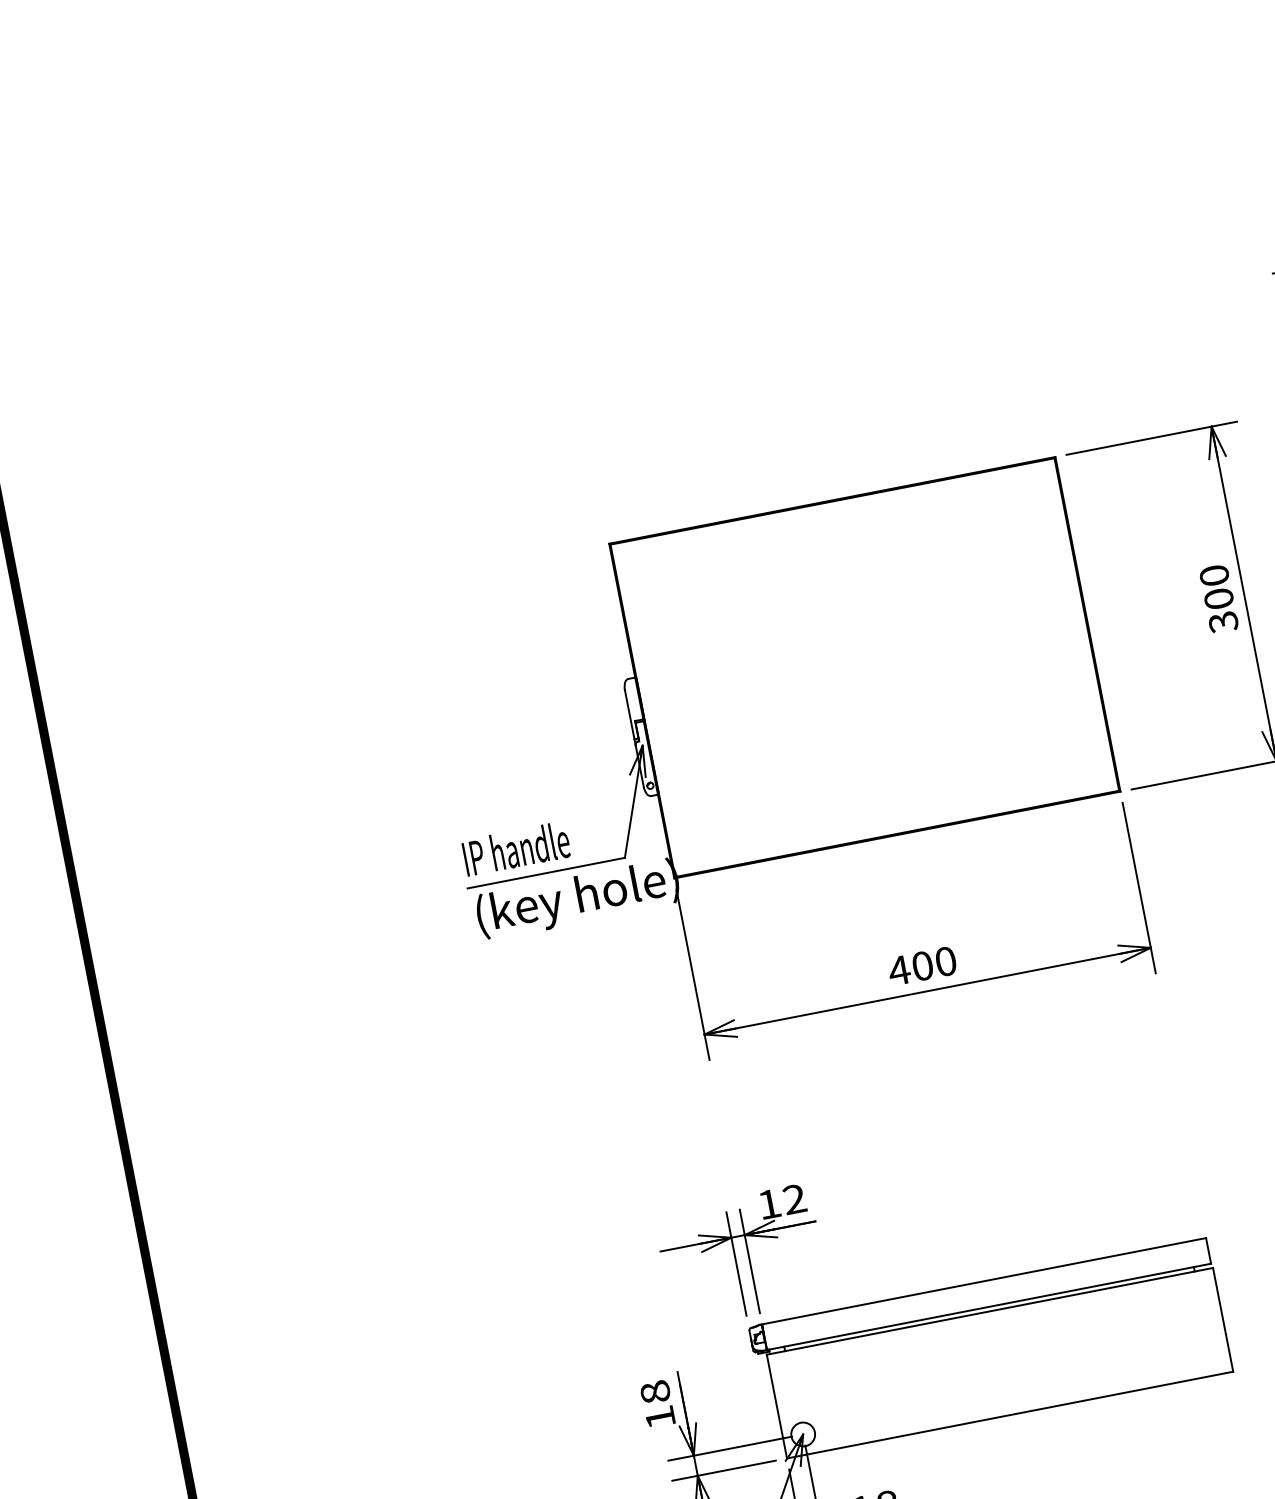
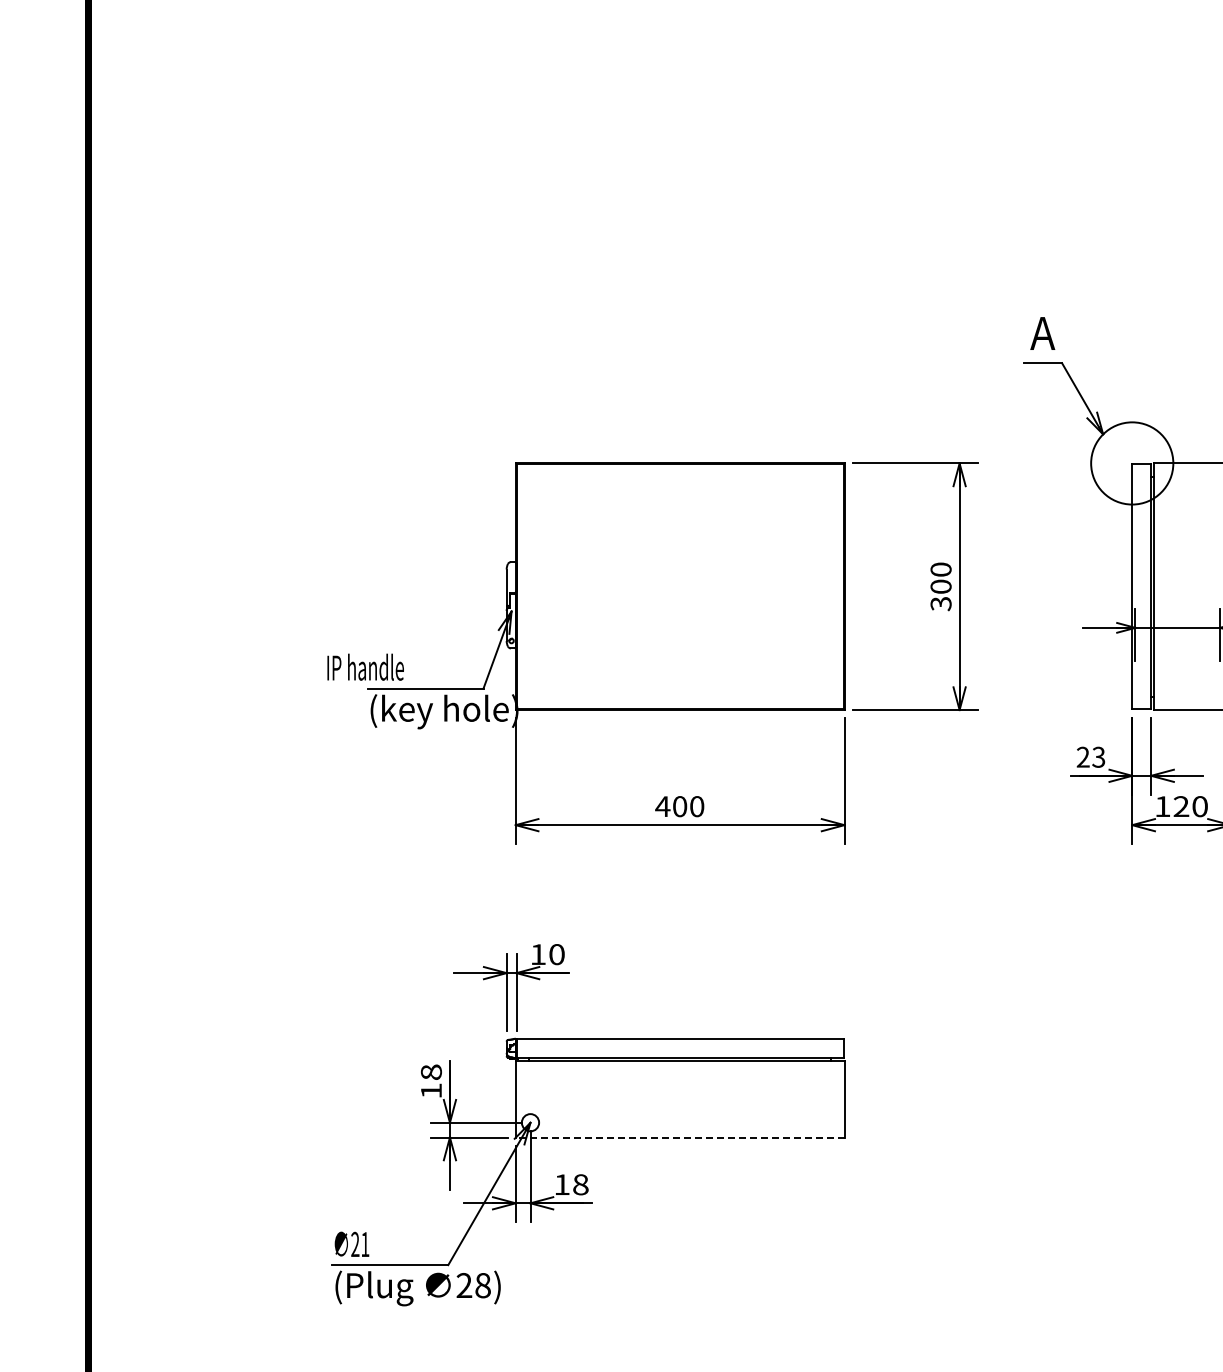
text: (515, 847) -> (365, 666), moved
text: (794, 1199) -> (556, 954), 12 -> 10
line: (1009, 1415) -> (679, 1137), solid -> dashed

